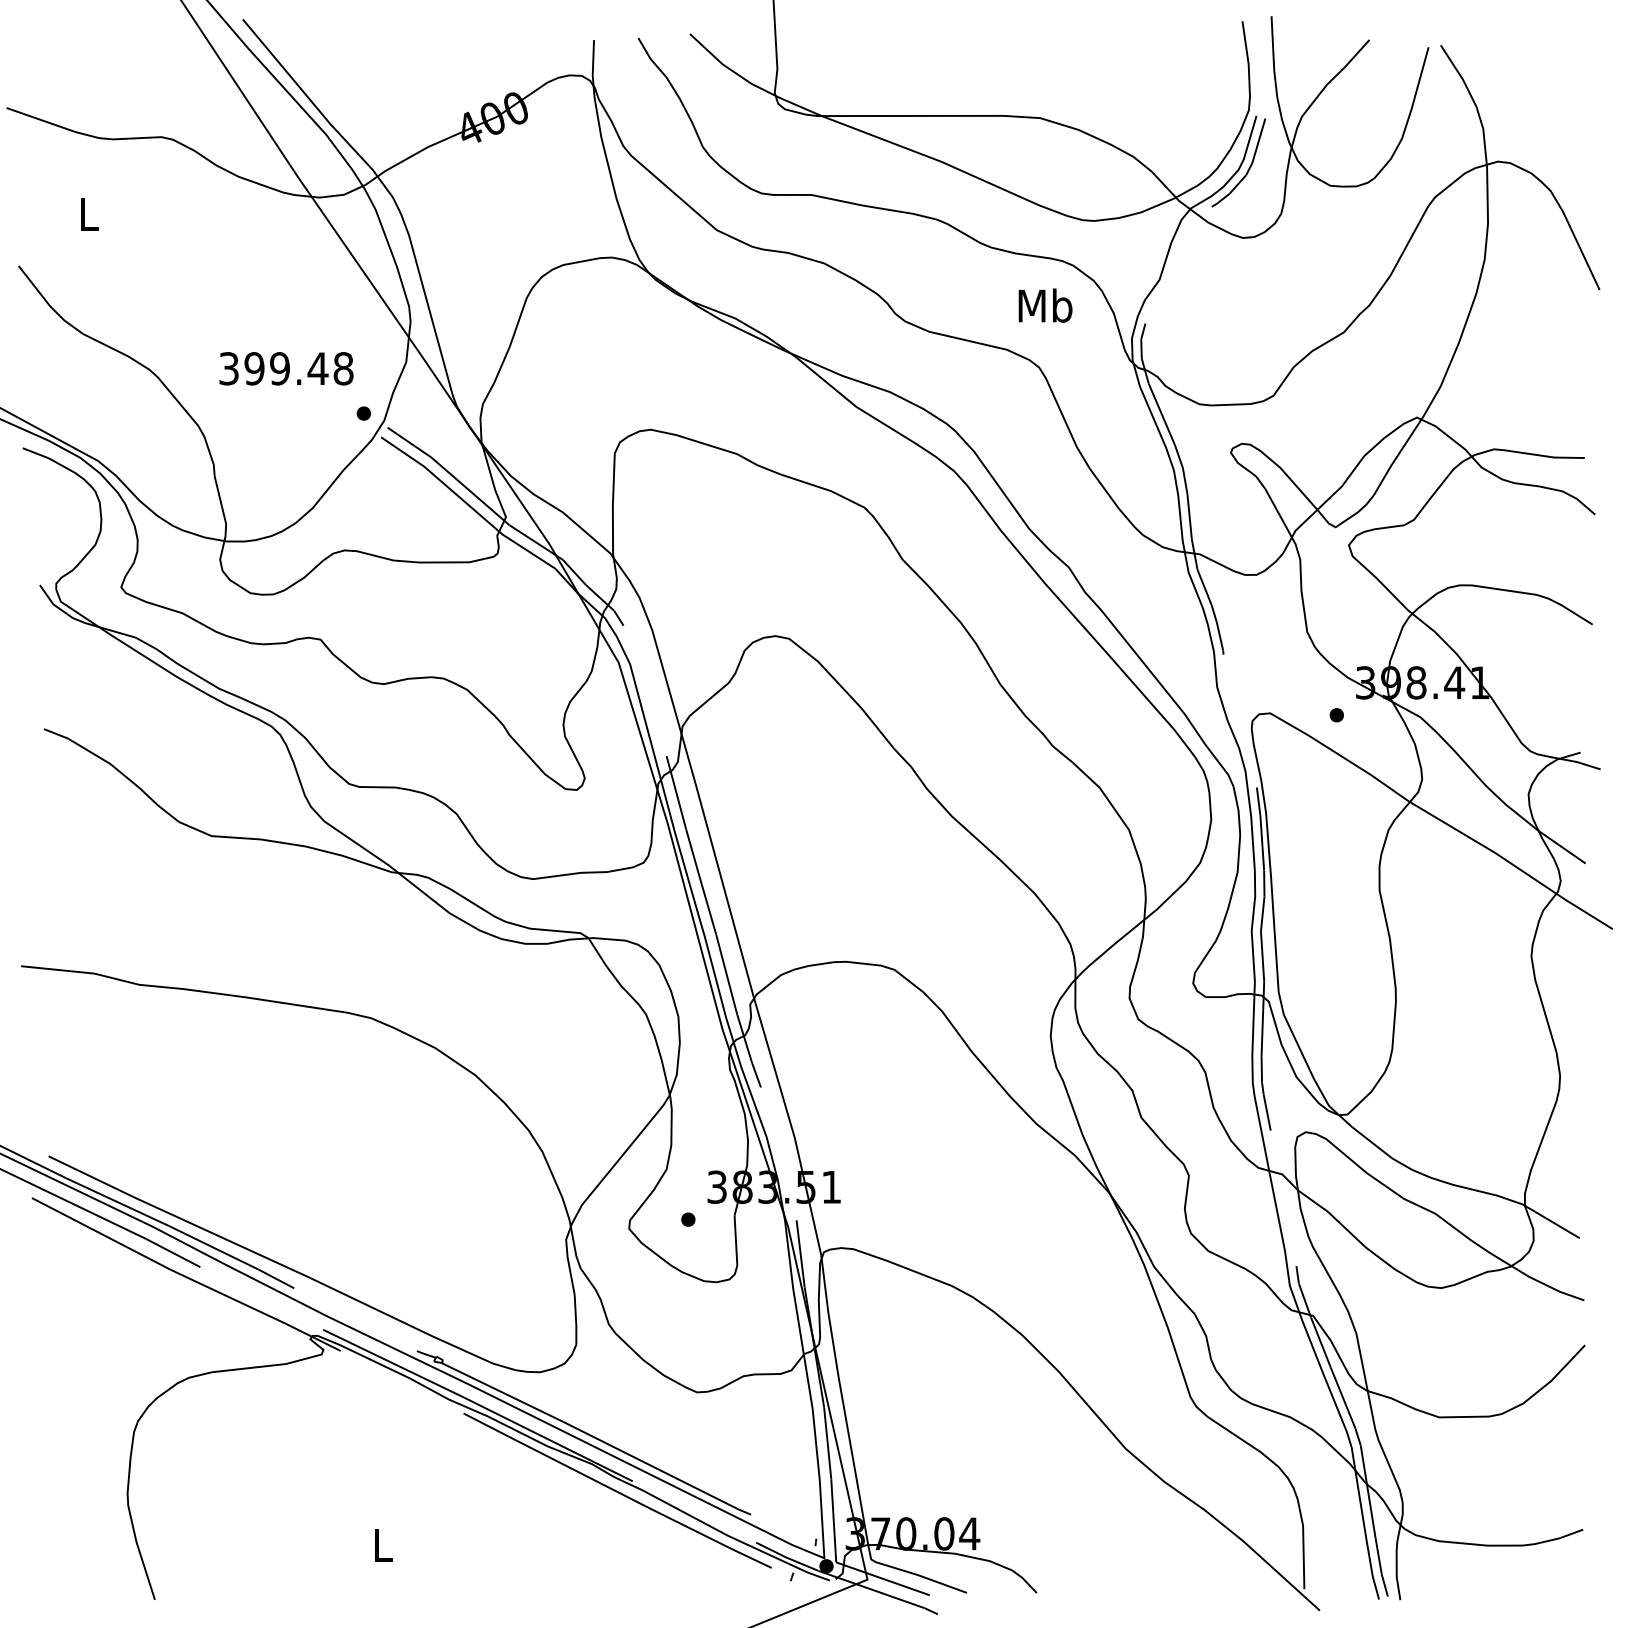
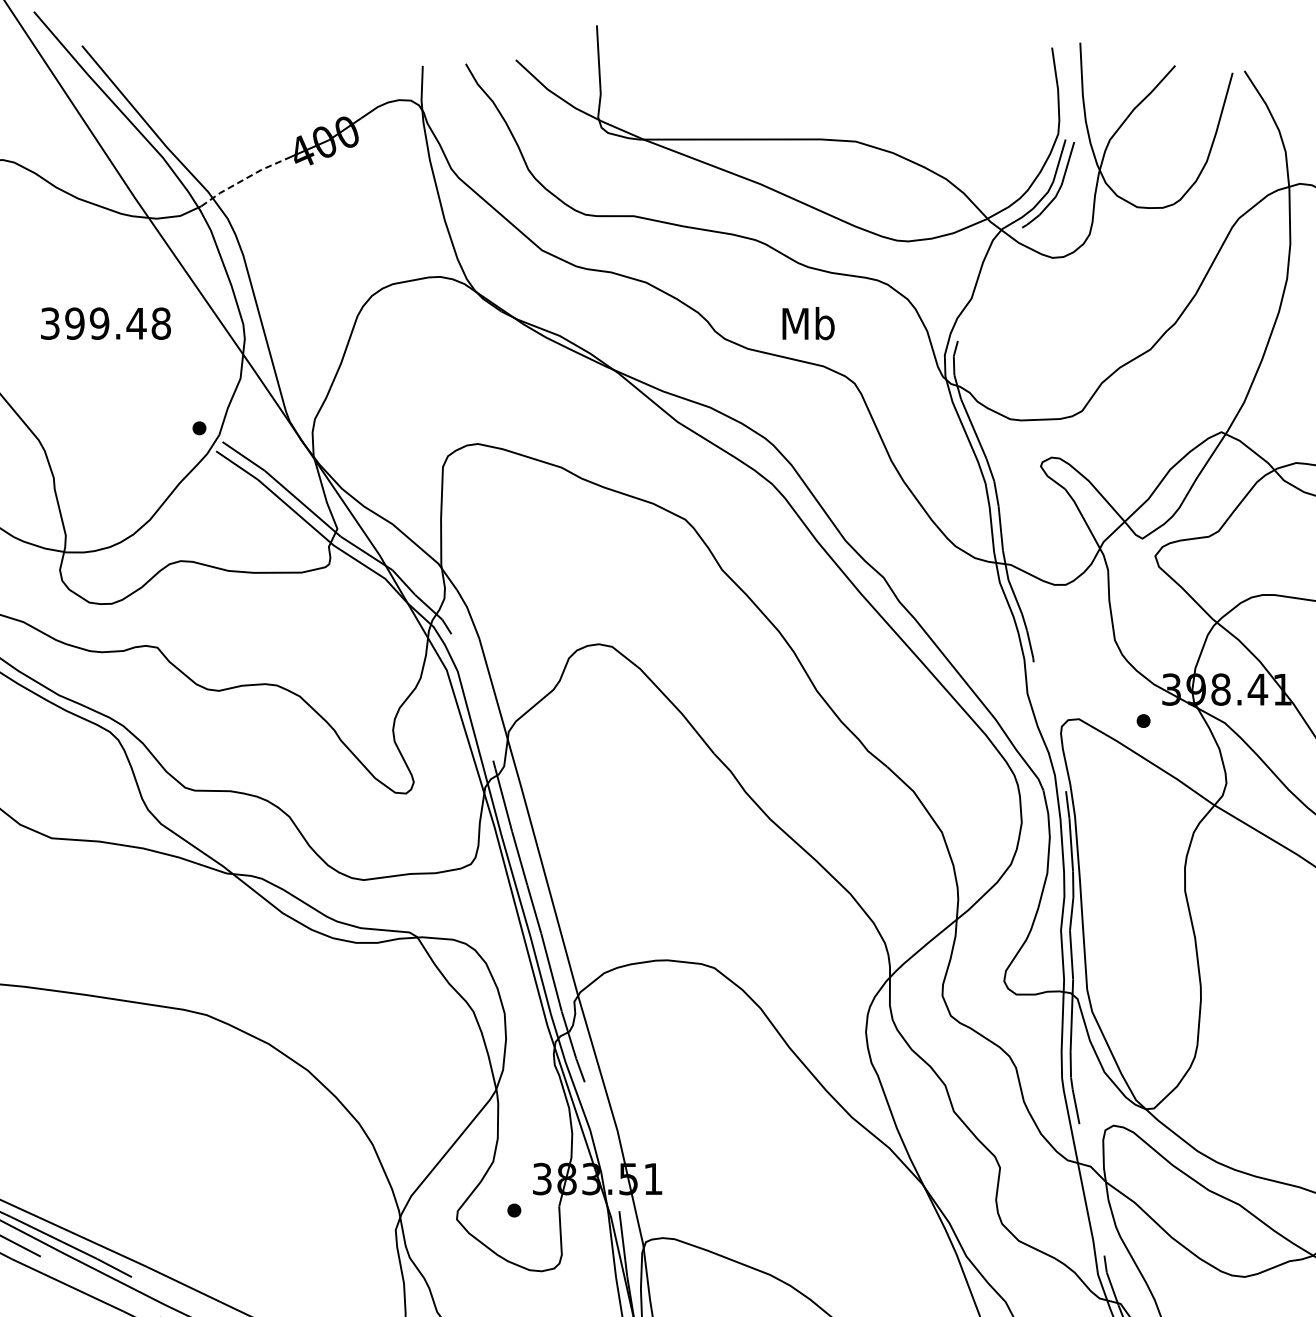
line: (407, 158) -> (241, 180), solid -> dashed
text: (1045, 305) -> (808, 323), moved
text: (286, 368) -> (105, 323), moved

